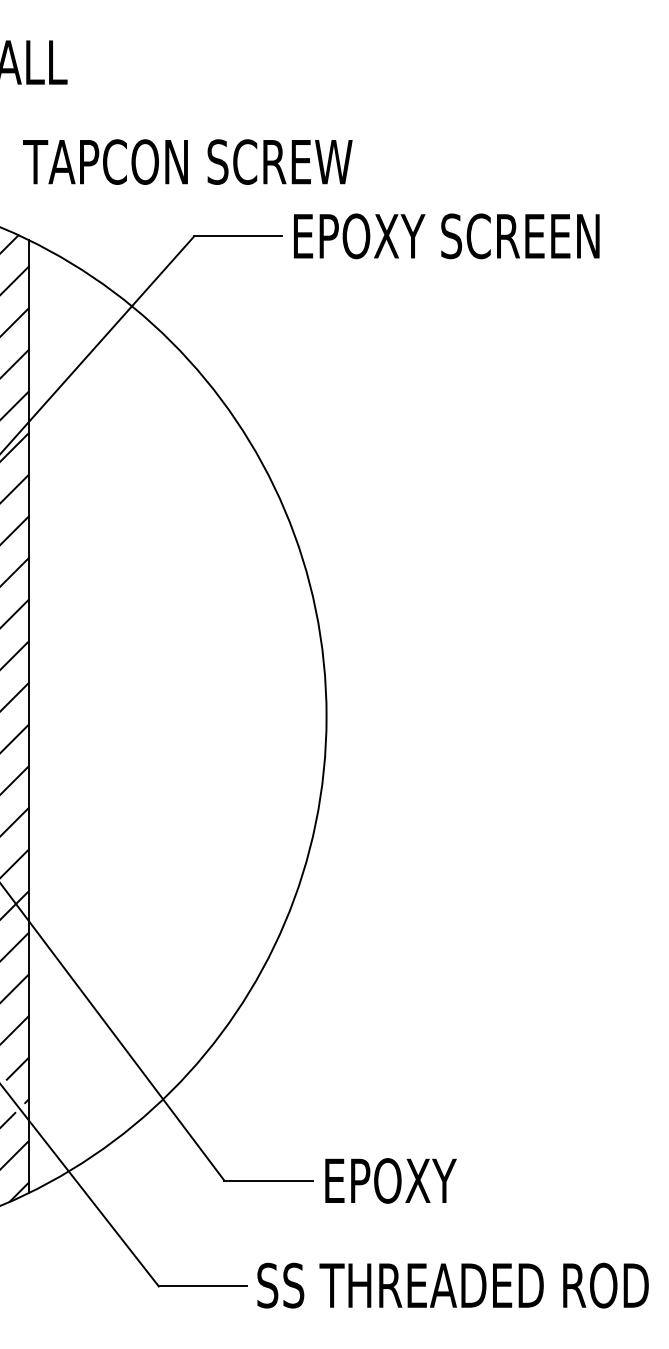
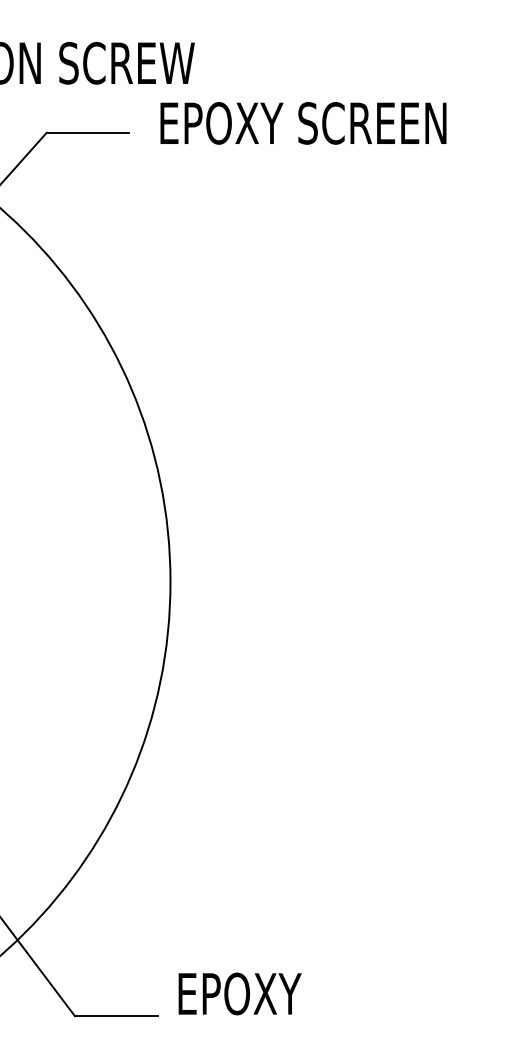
text: (446, 236) -> (303, 123), moved
text: (390, 1180) -> (239, 993), moved

